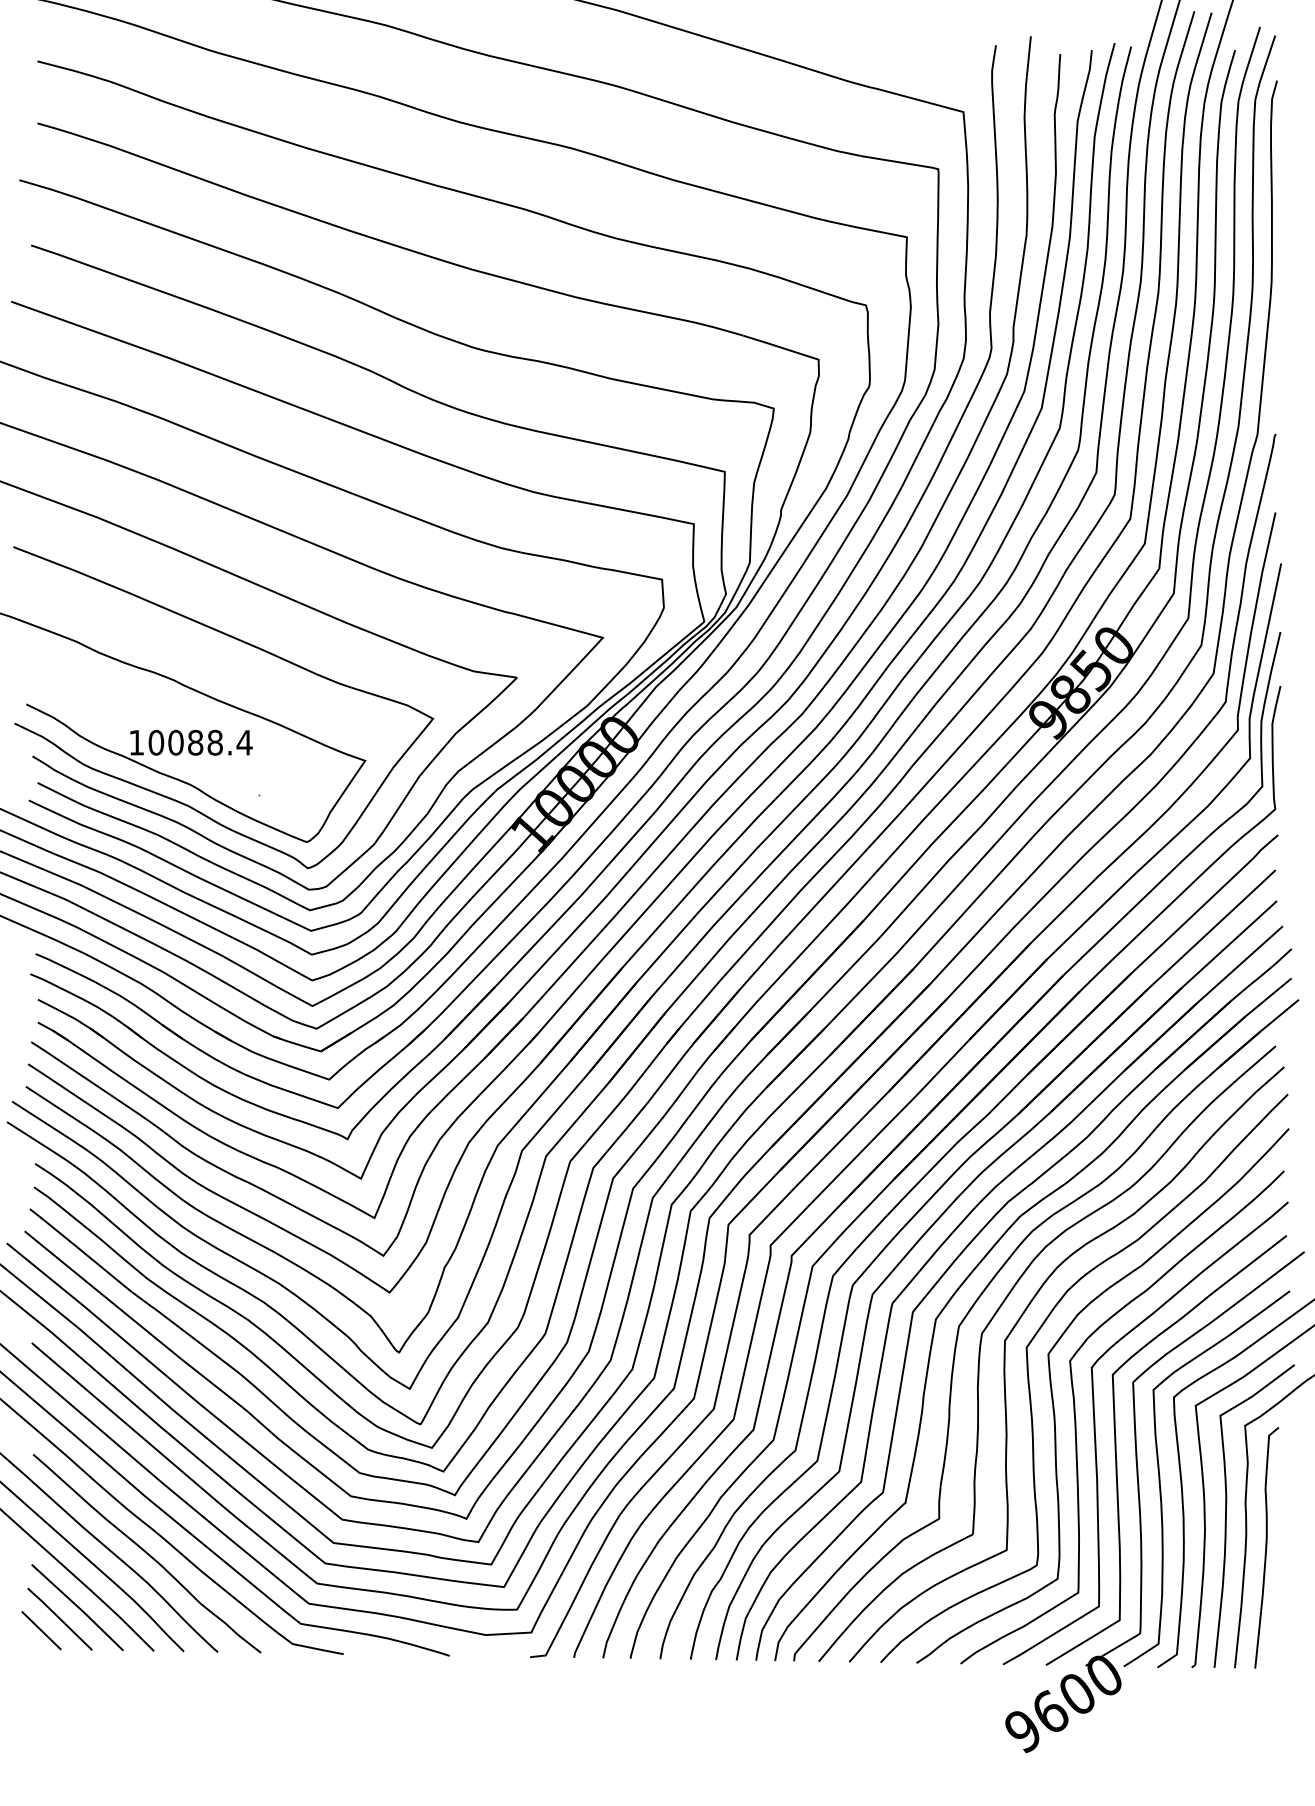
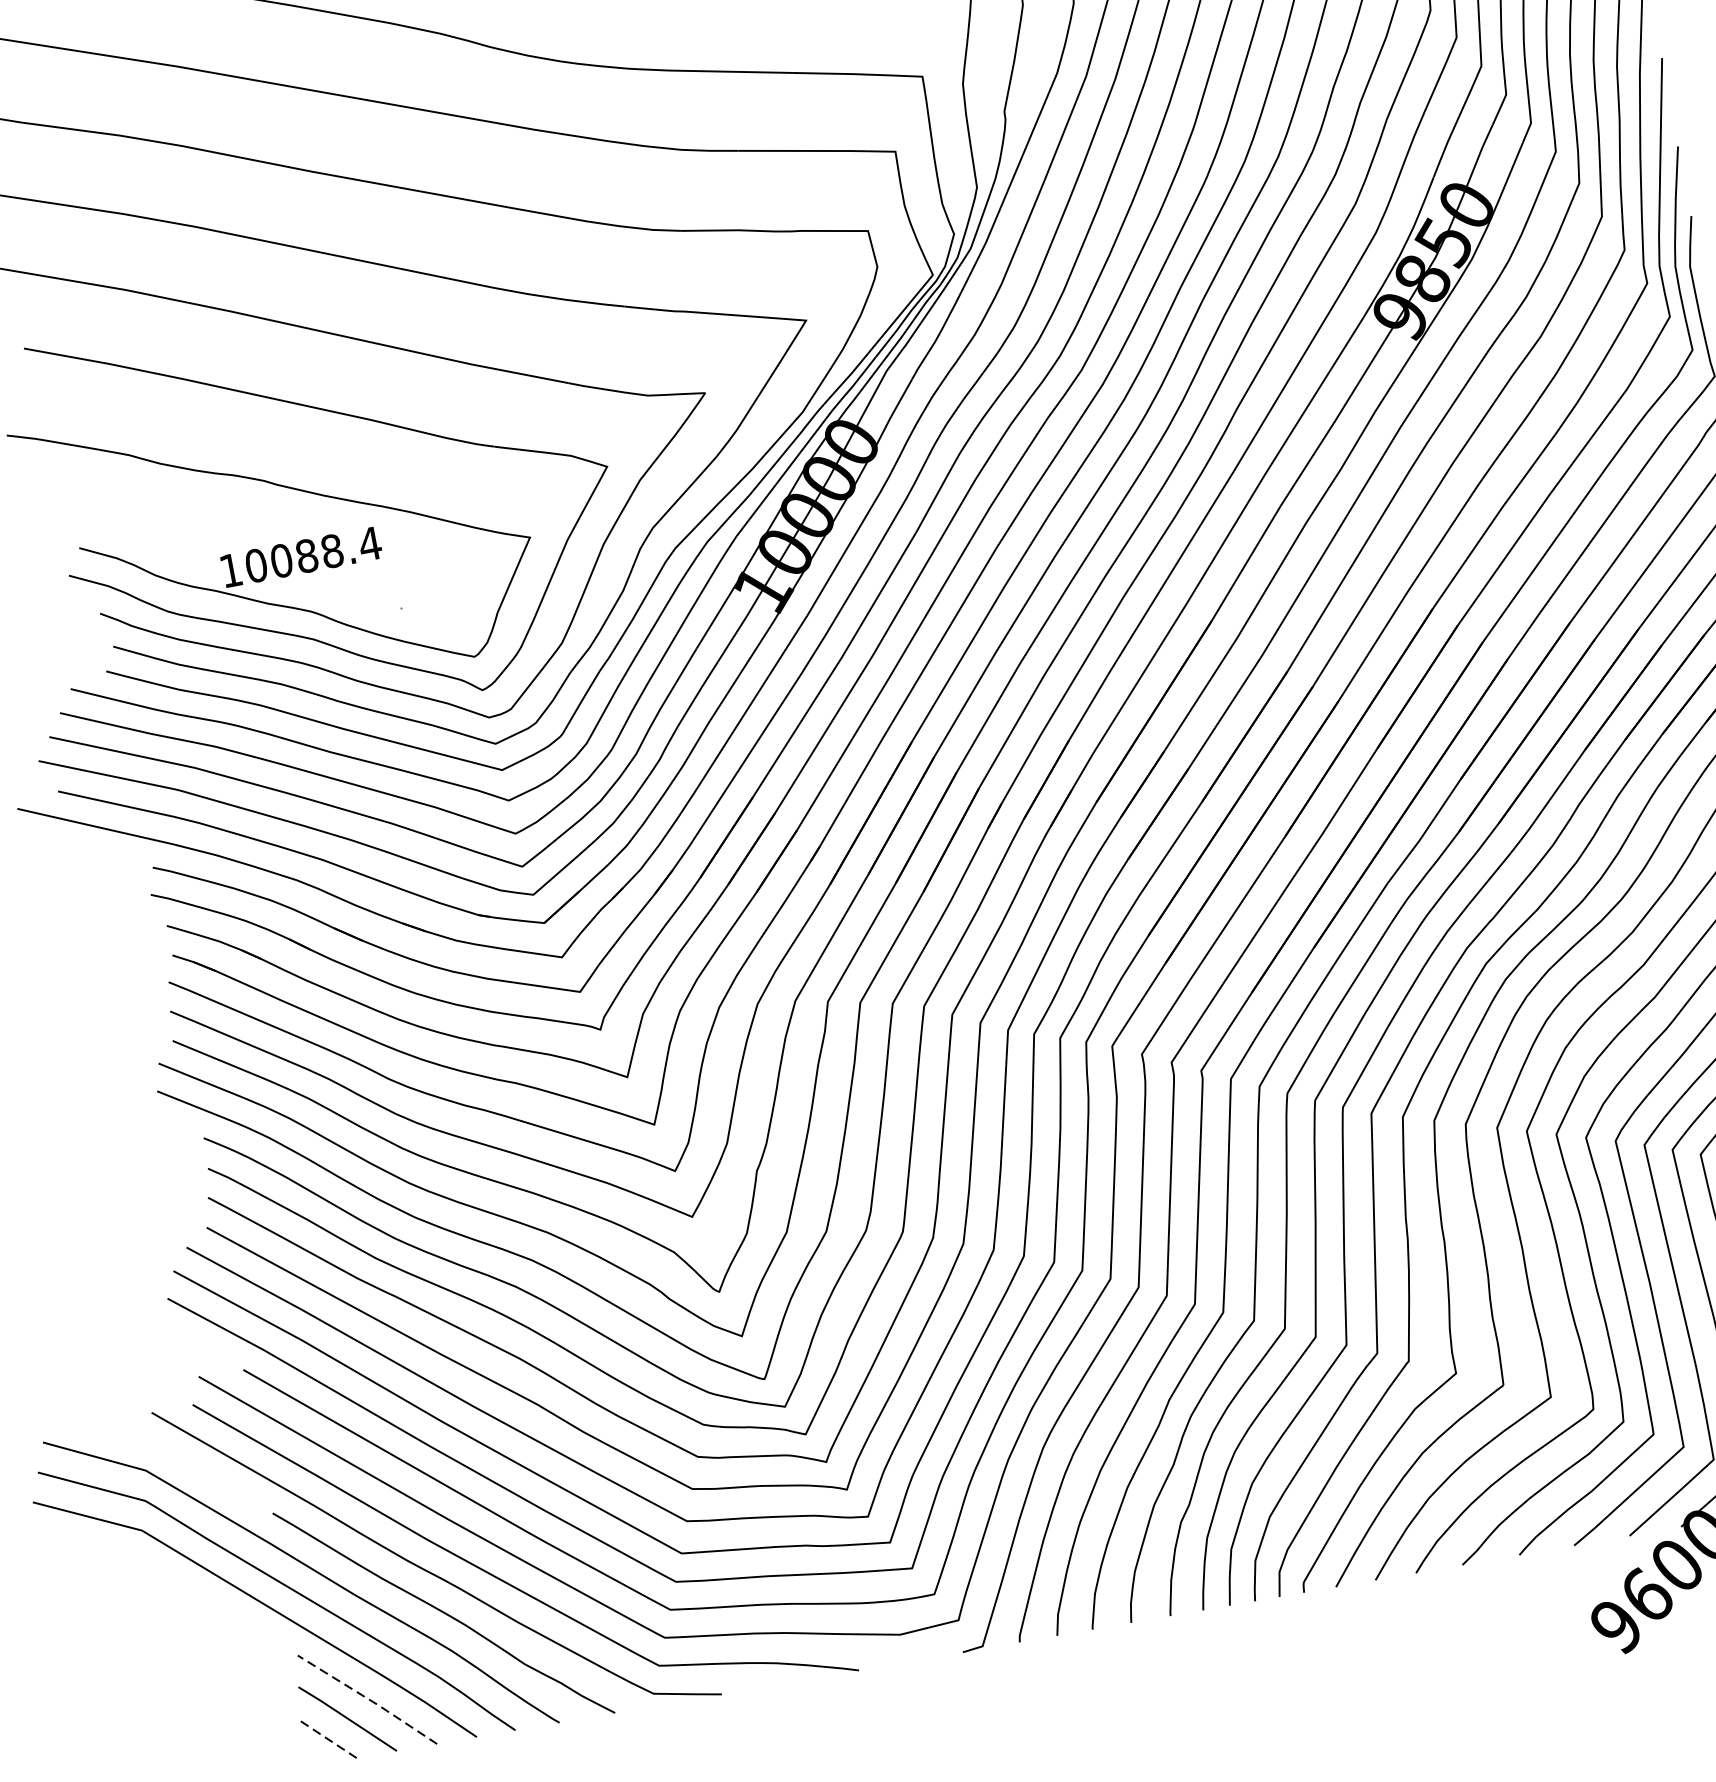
line: (78, 1607) -> (368, 1699), solid -> dashed
line: (41, 1630) -> (326, 1738), solid -> dashed

